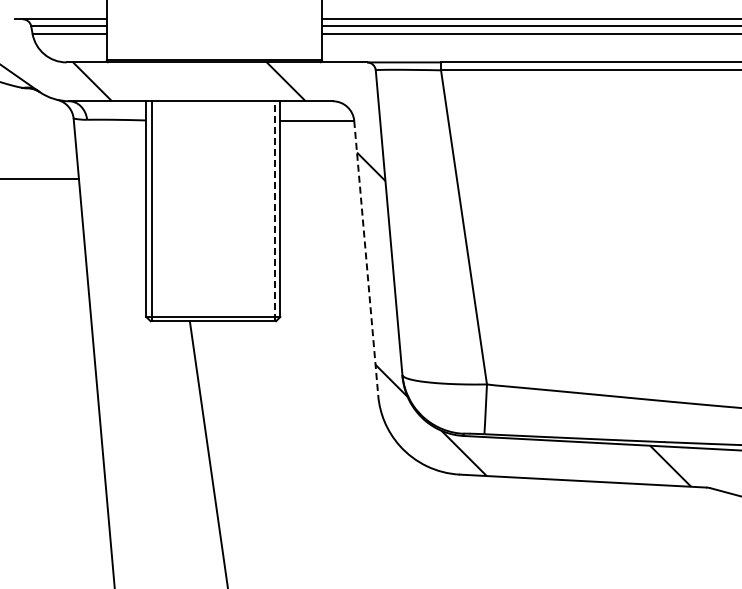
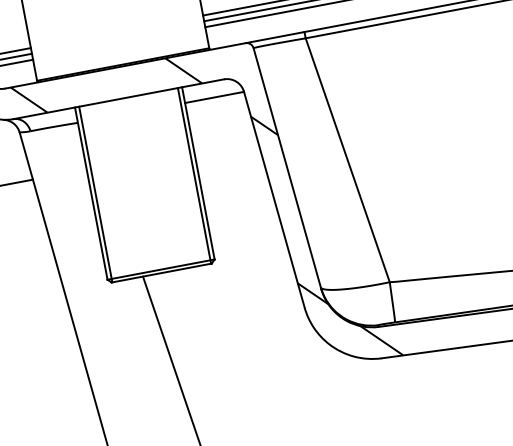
line: (275, 211) -> (194, 176), dashed -> solid
line: (366, 258) -> (274, 199), dashed -> solid

